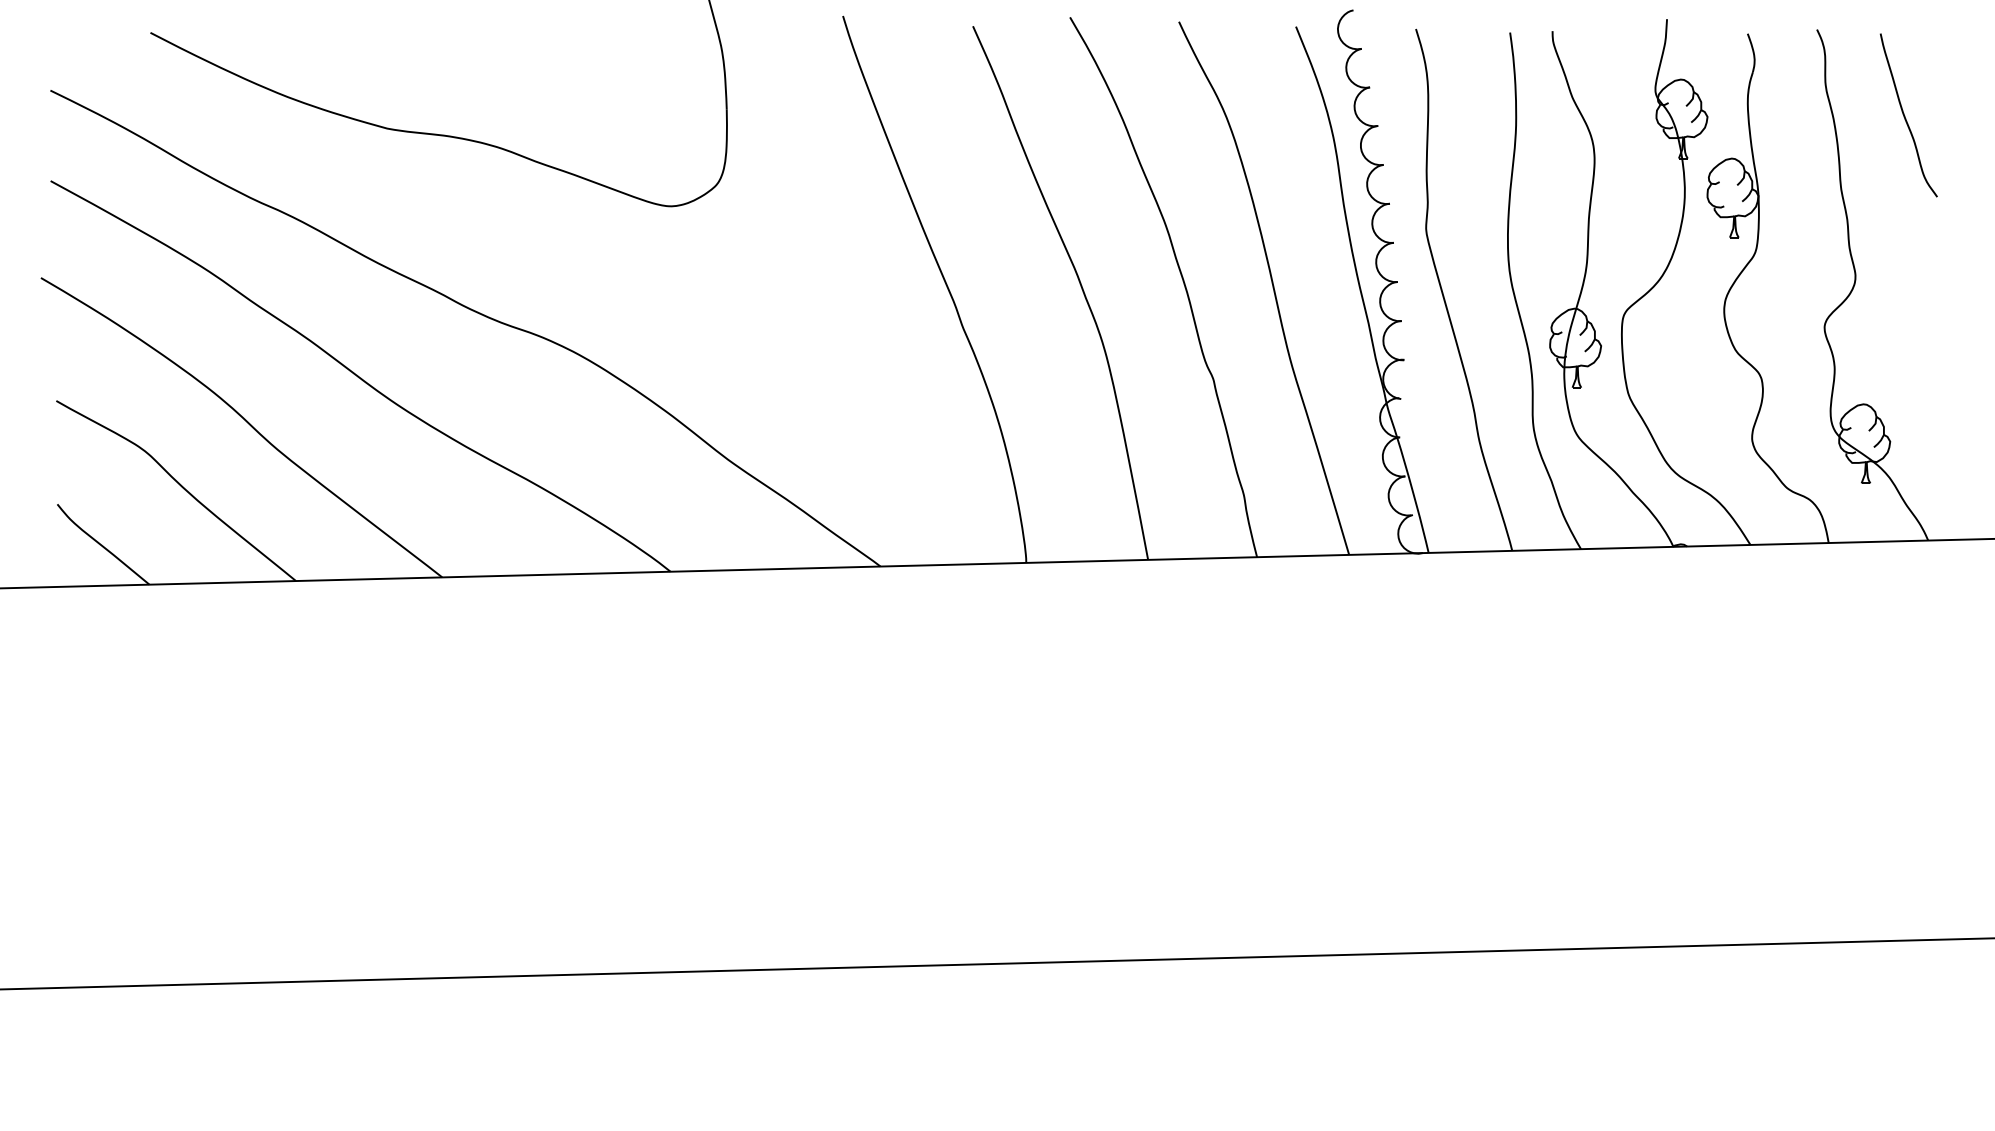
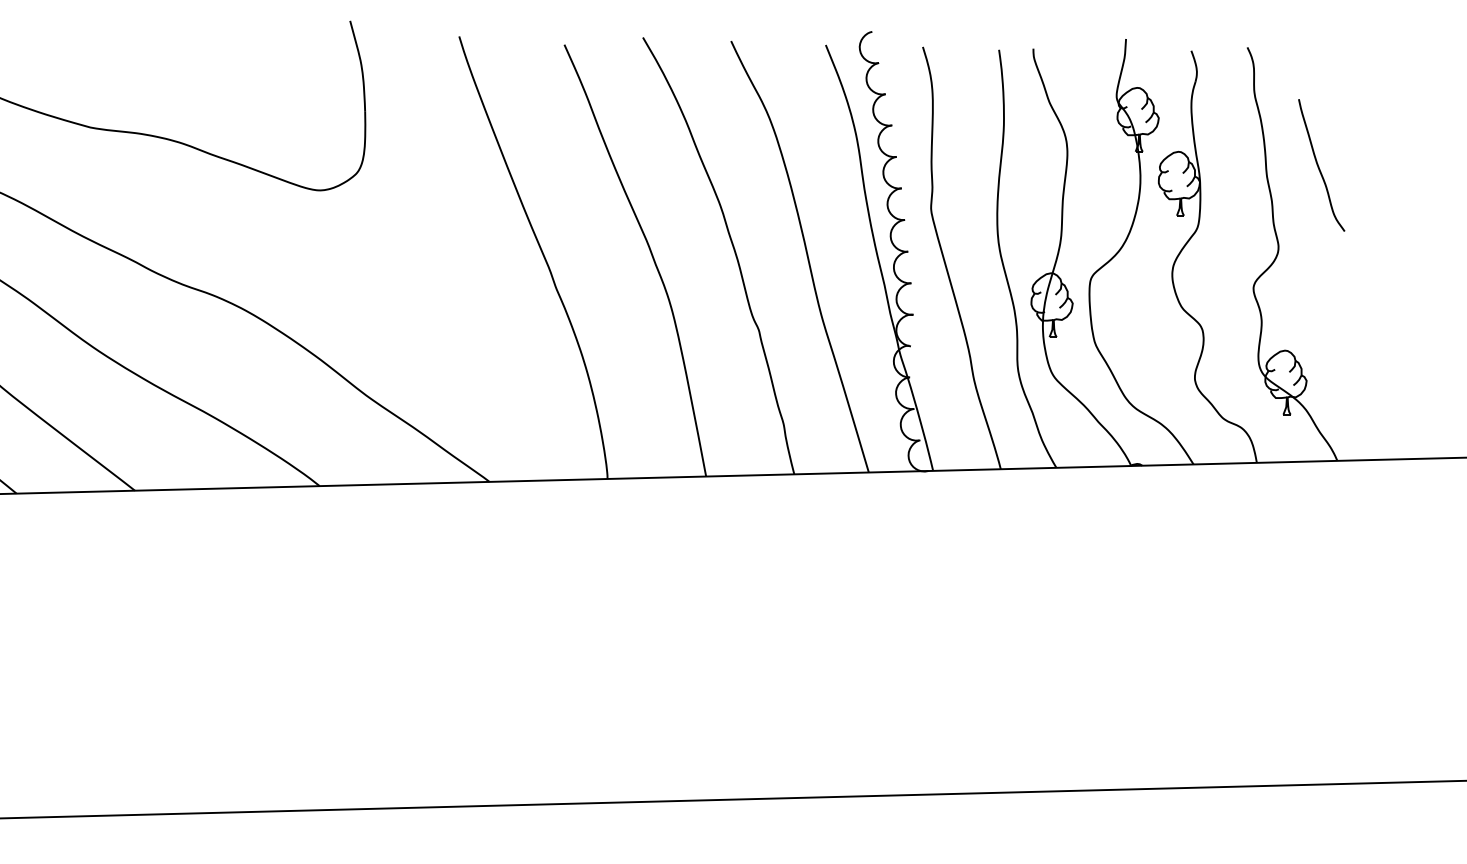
curve: (1905, 116) -> (1319, 166), moved

